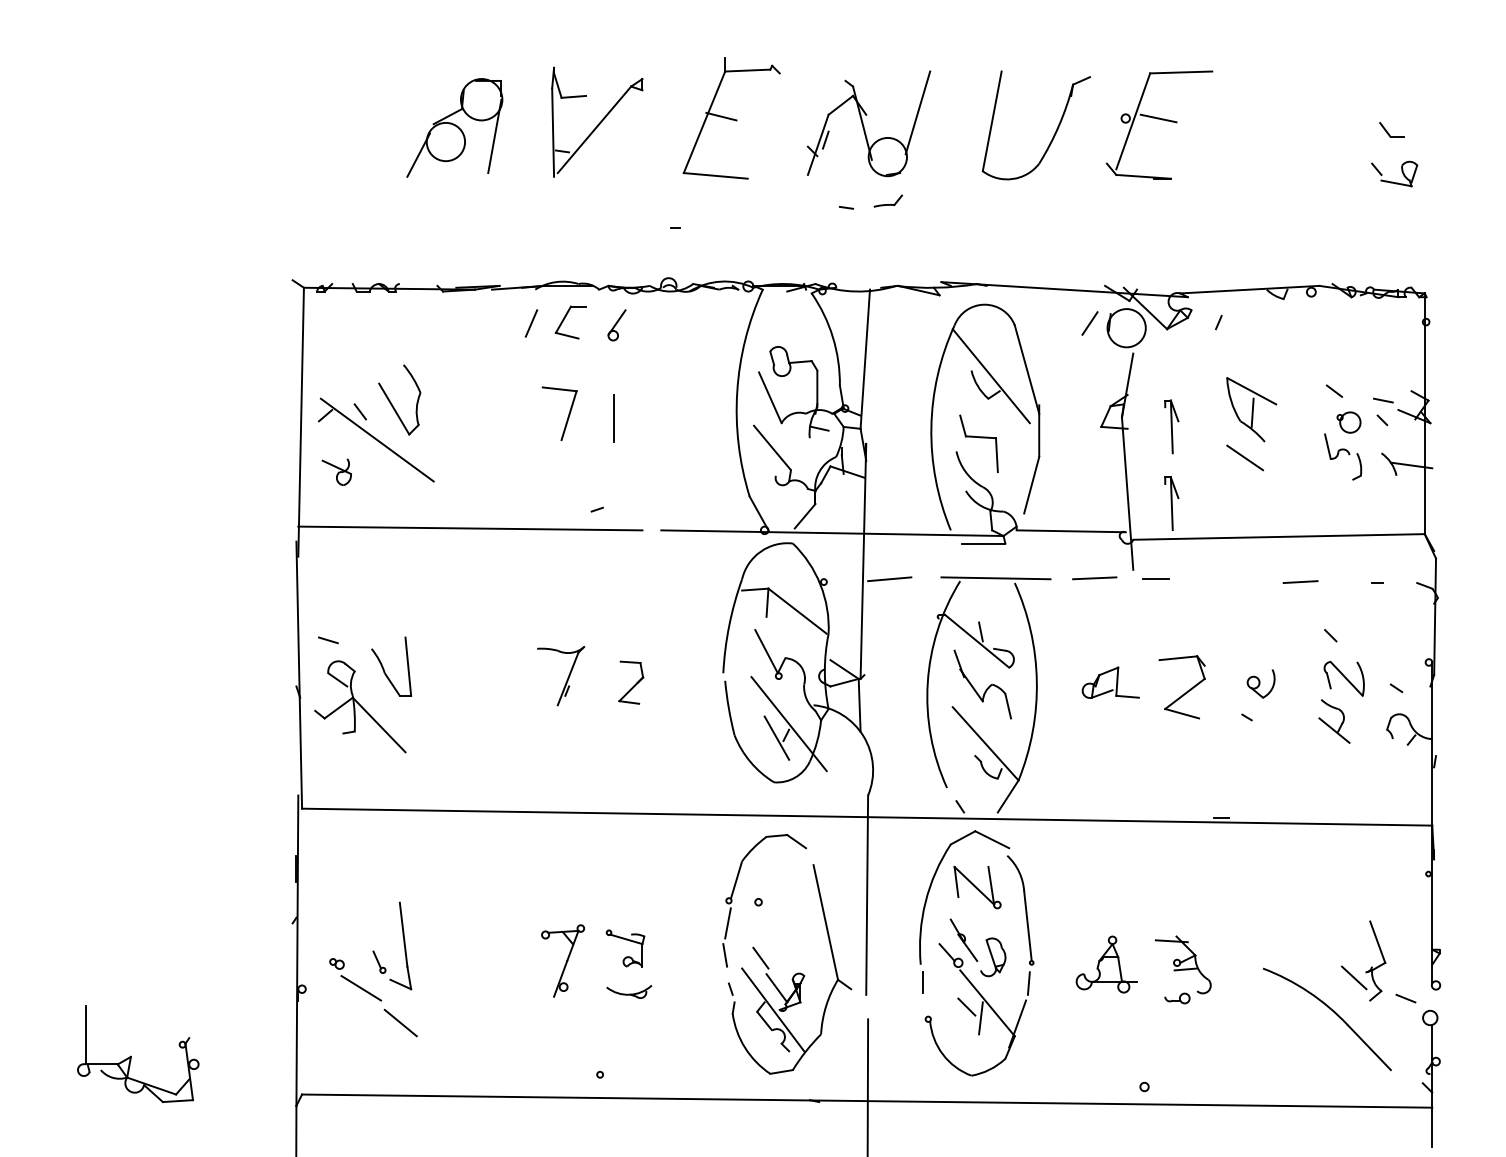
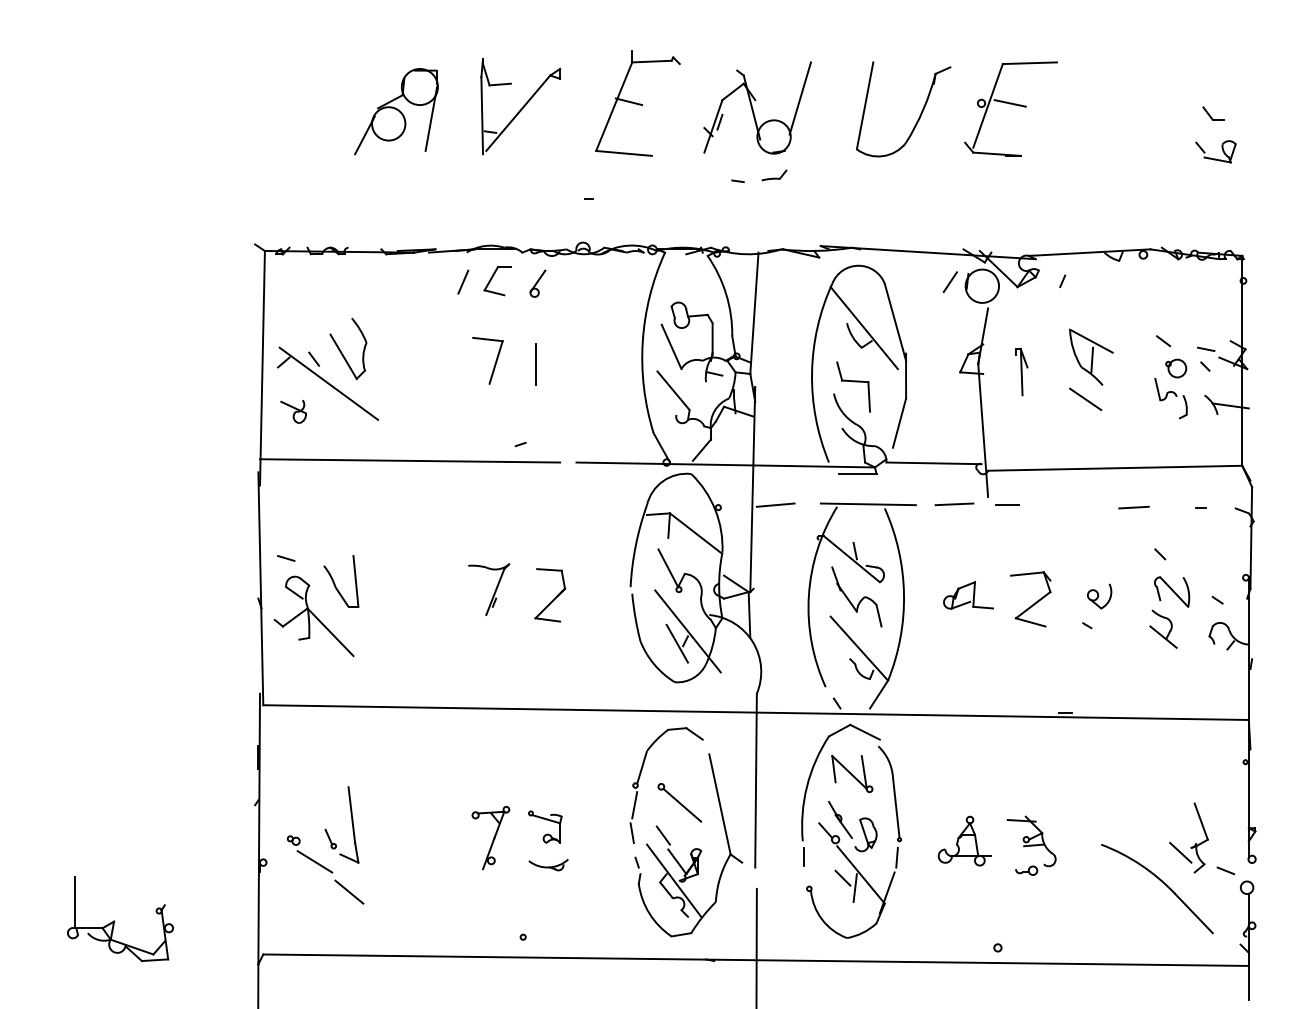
part: (1171, 503) -> (1021, 439), removed
part: (631, 682) -> (550, 595), size x1.43
line: (782, 922) -> (682, 804), added

